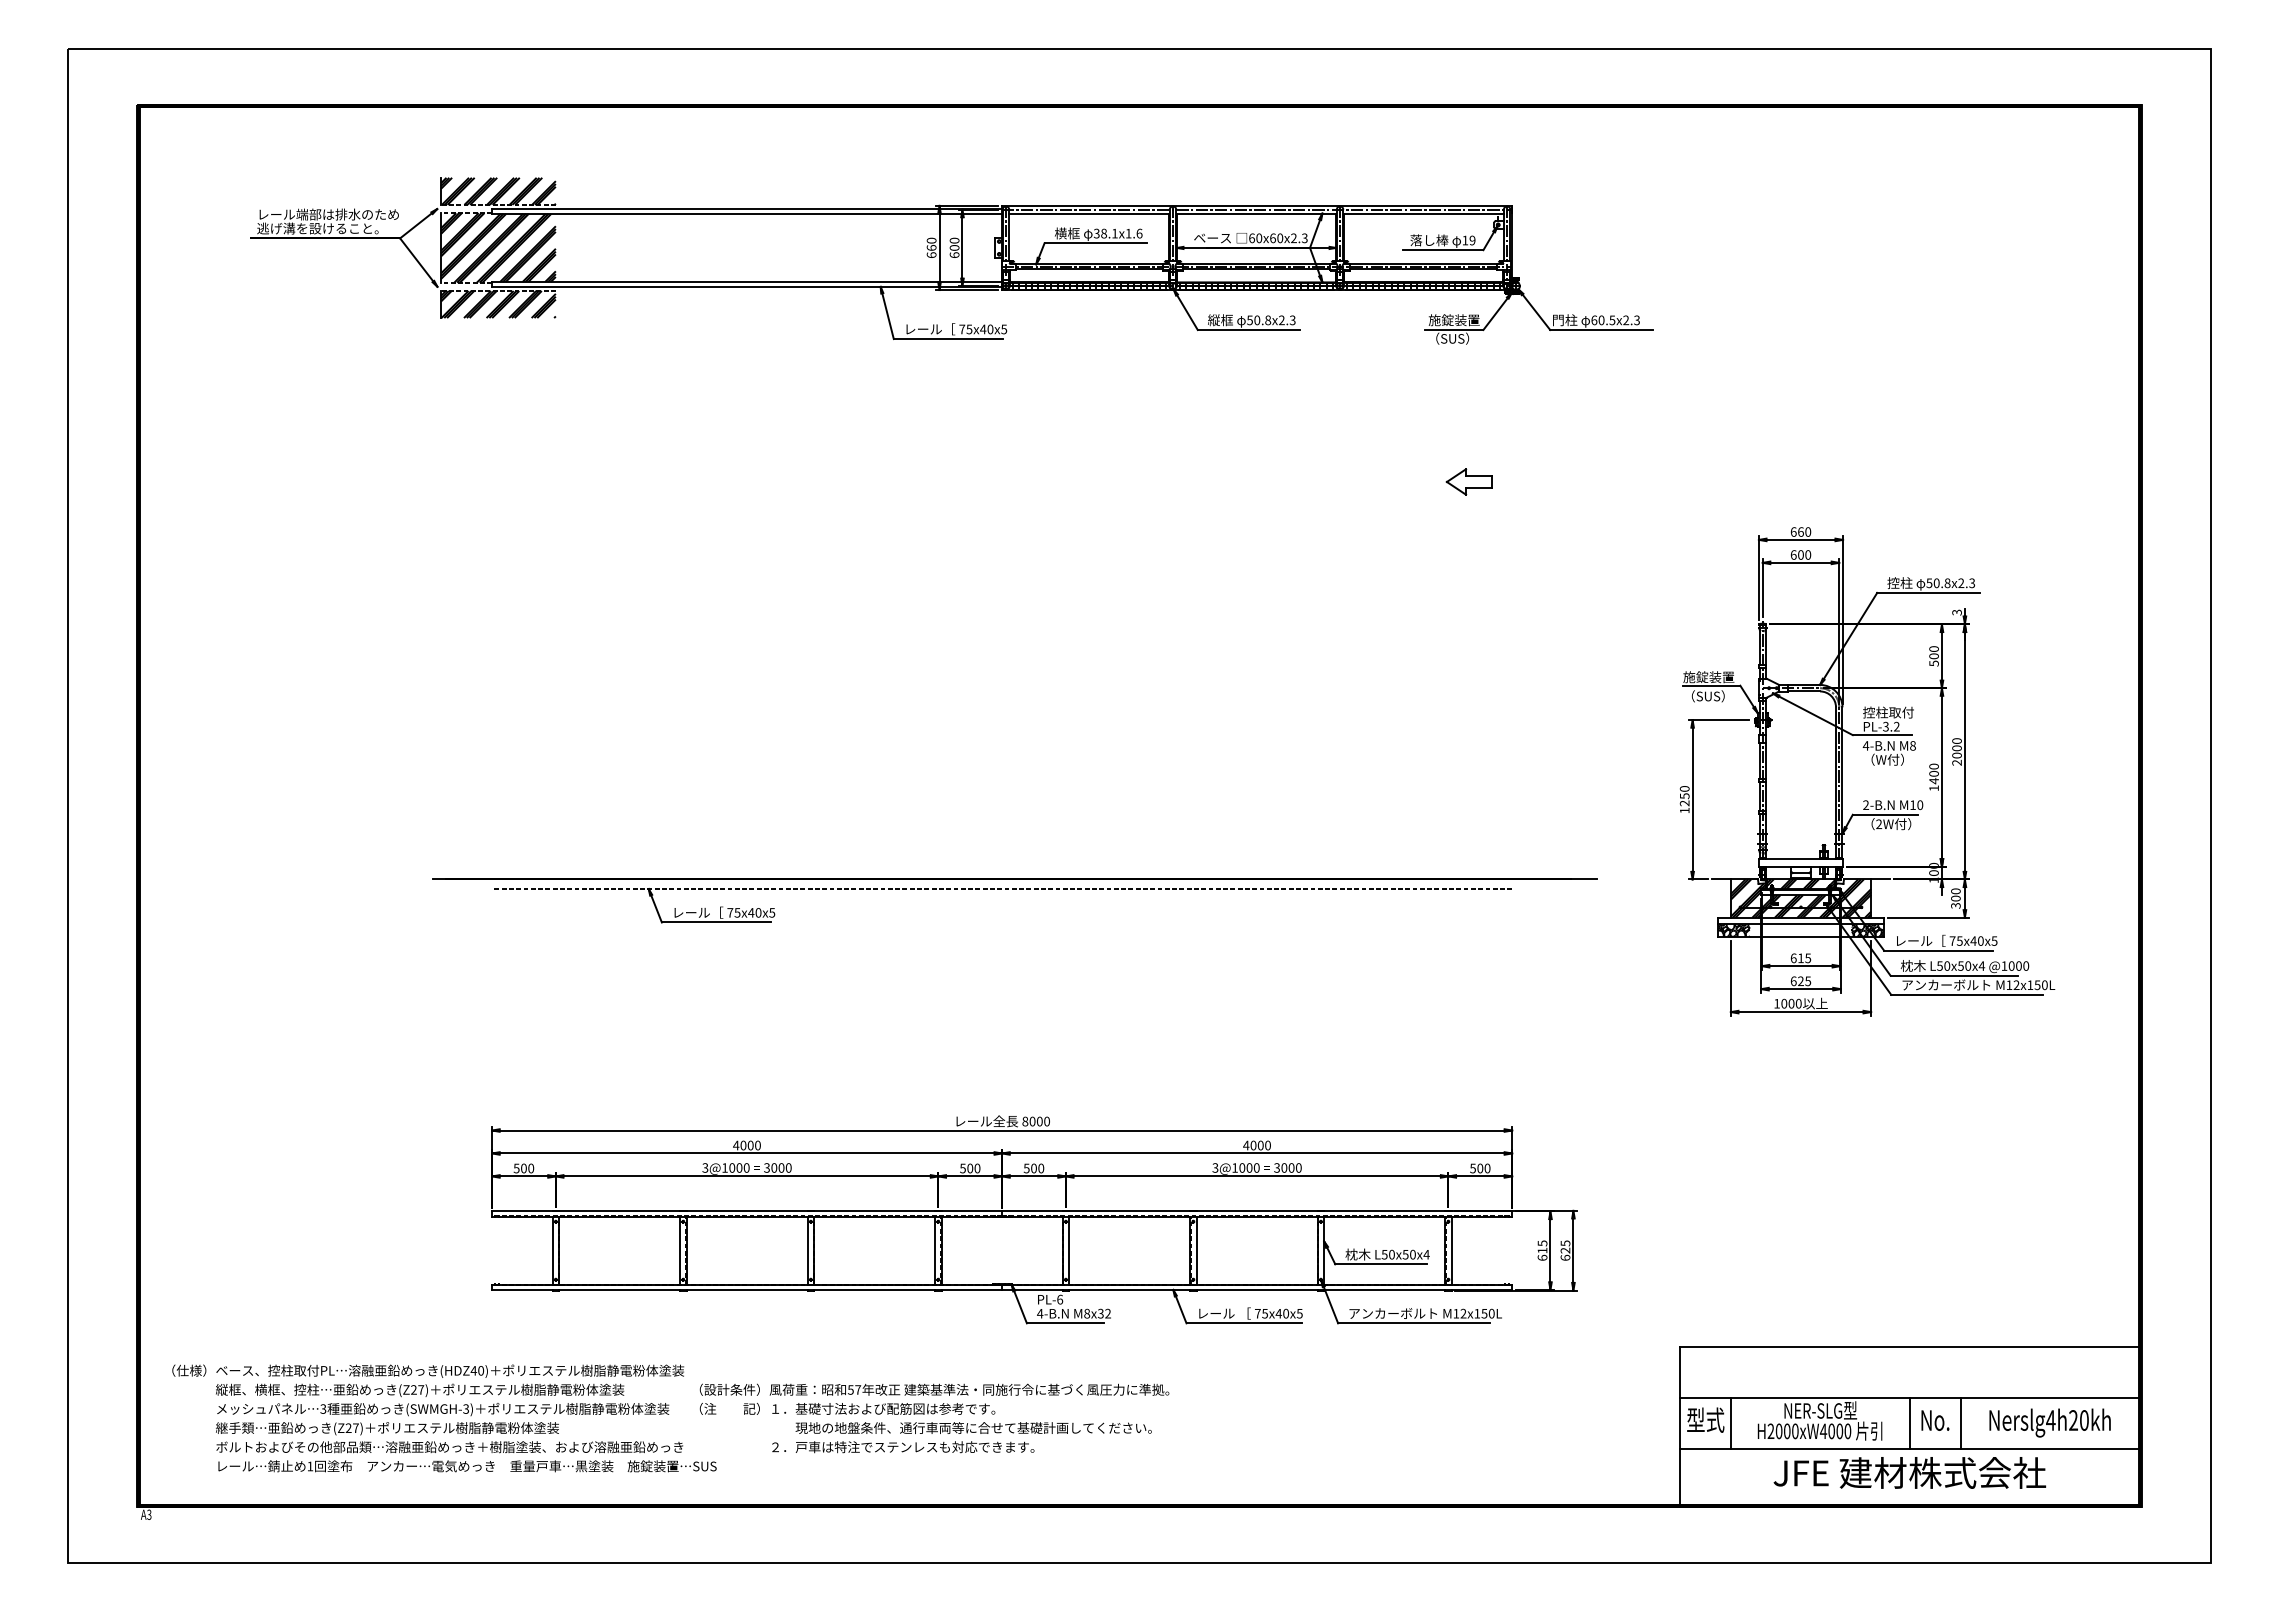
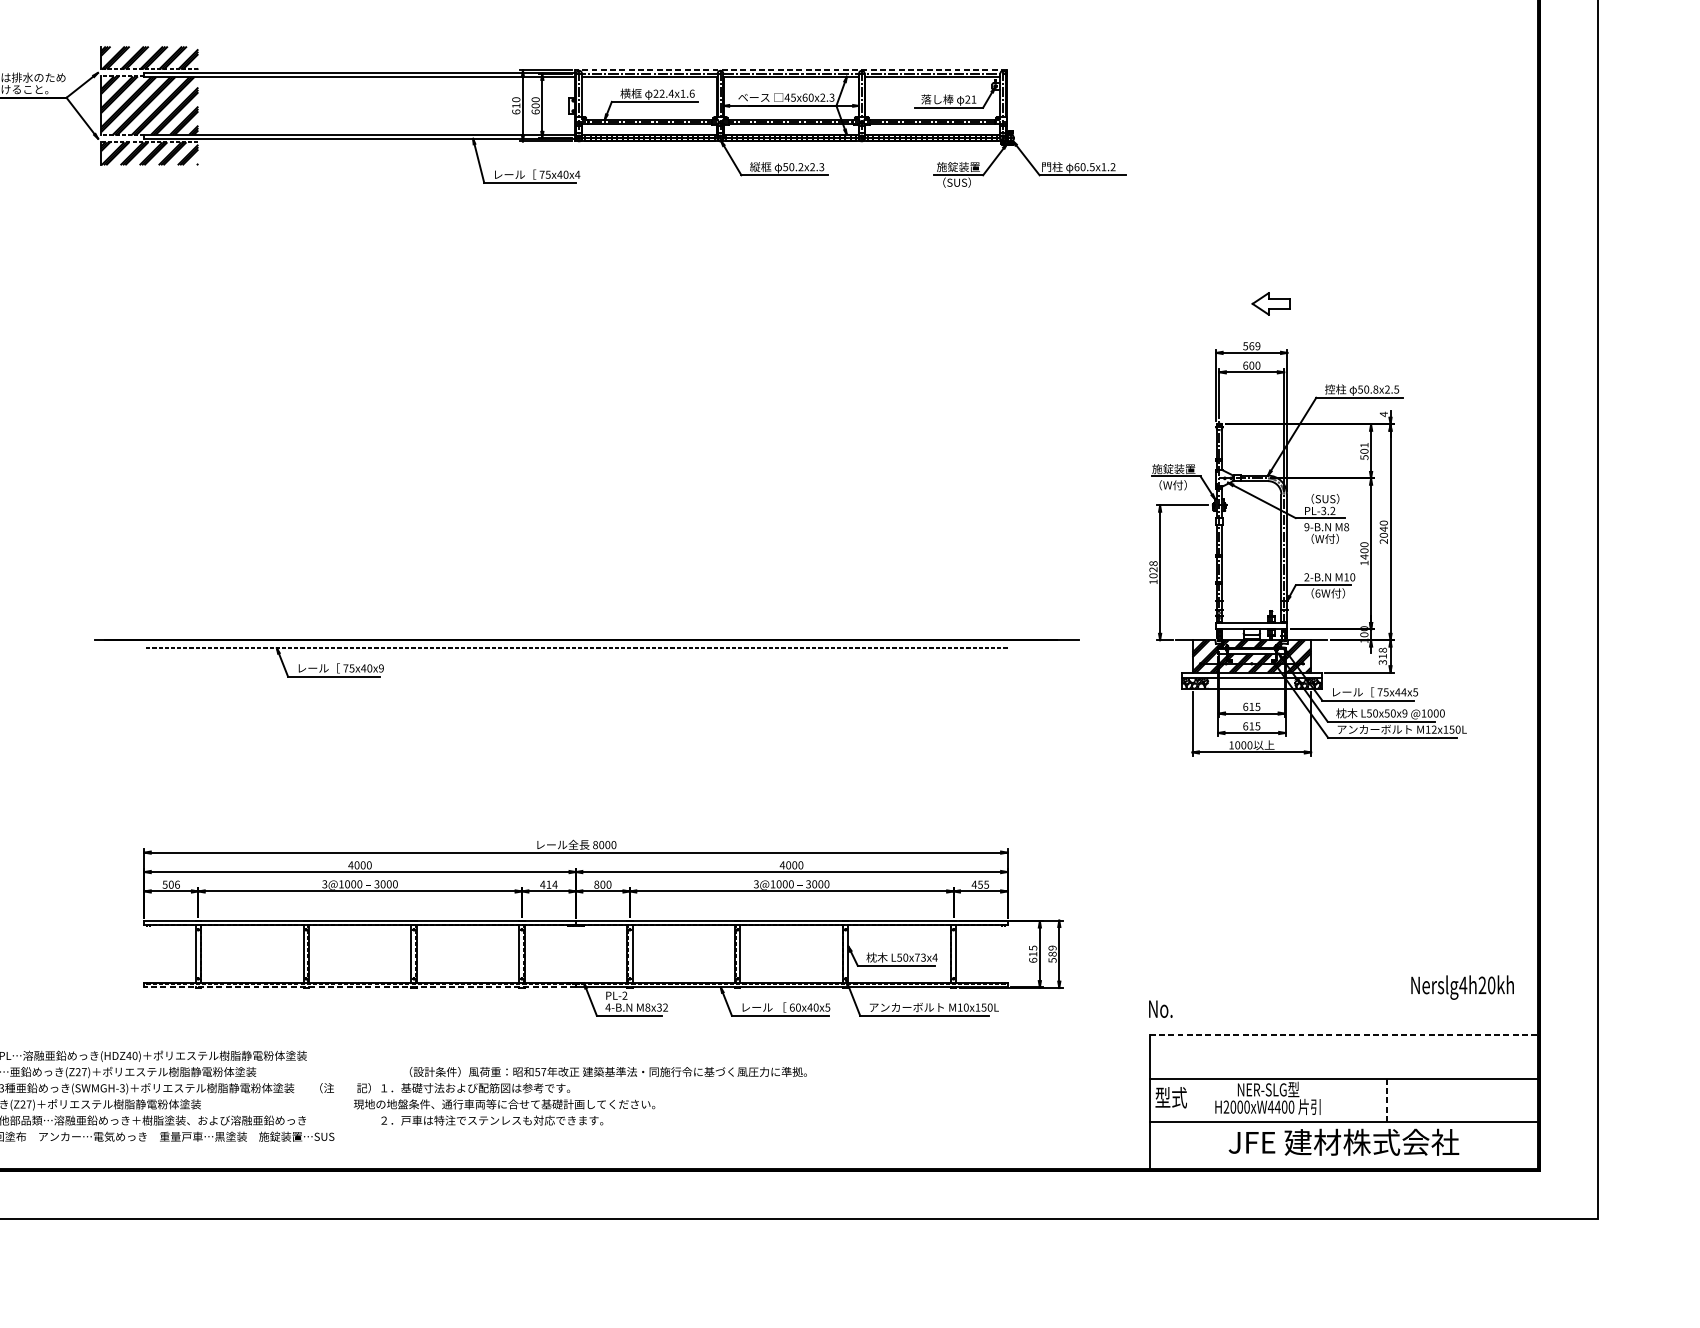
line: (1256, 205) -> (791, 69), solid -> dashed
text: (1106, 233) -> (664, 93), 38.1x1.6 -> 22.4x1.6
text: (1255, 238) -> (790, 97), 60x60x2.3 -> 45x60x2.3
text: (1468, 240) -> (970, 99), 19 -> 21
text: (931, 247) -> (516, 105), 660 -> 610
text: (1268, 320) -> (801, 167), 50.8x2.3 -> 50.2x2.3
text: (1631, 320) -> (1108, 167), 60.5x2.3 -> 60.5x1.2
text: (1004, 329) -> (577, 174), 75x40x5 -> 75x40x4
part: (1468, 481) -> (1270, 303), moved
text: (1800, 531) -> (1251, 345), 660 -> 569
text: (1972, 582) -> (1396, 388), 50.8x2.3 -> 50.8x2.5
text: (1956, 612) -> (1383, 414), 3 -> 4
text: (1933, 648) -> (1363, 444), 500 -> 501
text: (1710, 696) -> (1175, 485), （SUS） -> （W付）
text: (1888, 712) -> (1325, 498), 控柱取付 -> （SUS）
text: (1865, 745) -> (1306, 526), 4-B.N -> 9-B.N
text: (1956, 748) -> (1383, 529), 2000 -> 2040
text: (1684, 796) -> (1153, 570), 1250 -> 1028
text: (1879, 824) -> (1318, 593), 2W -> 6W
text: (1955, 894) -> (1382, 652), 300 -> 318
text: (772, 912) -> (381, 668), 75x40x5 -> 75x40x9
text: (1980, 940) -> (1403, 691), 75x40x5 -> 75x44x5
text: (1981, 965) -> (1404, 712), L50x50x4 -> L50x50x9
text: (1800, 980) -> (1251, 725), 625 -> 615
text: (531, 1168) -> (177, 884), 500 -> 506
text: (969, 1168) -> (548, 884), 500 -> 414
text: (1026, 1168) -> (596, 884), 500 -> 800
text: (1479, 1168) -> (979, 884), 500 -> 455
text: (1565, 1250) -> (1052, 954), 625 -> 589
text: (1408, 1254) -> (919, 957), L50x50x4 -> L50x73x4
line: (746, 1289) -> (359, 987), solid -> dashed
text: (1060, 1299) -> (625, 995), PL-6 -> PL-2
text: (1261, 1313) -> (795, 1007), 75x40x5 -> 60x40x5
text: (1463, 1313) -> (966, 1007), M12x150L -> M10x150L
line: (1909, 1346) -> (1343, 1035), solid -> dashed
text: (934, 1389) -> (608, 1071), moved
text: (1935, 1420) -> (1160, 1009), moved
line: (1731, 1422) -> (1193, 1099), removed
line: (1909, 1422) -> (1343, 1099), removed
text: (2049, 1422) -> (1462, 987), moved
line: (1960, 1423) -> (1386, 1100), solid -> dashed
text: (973, 1427) -> (504, 1103), moved
text: (1831, 1431) -> (1277, 1107), H2000xW4000 -> H2000xW4400

